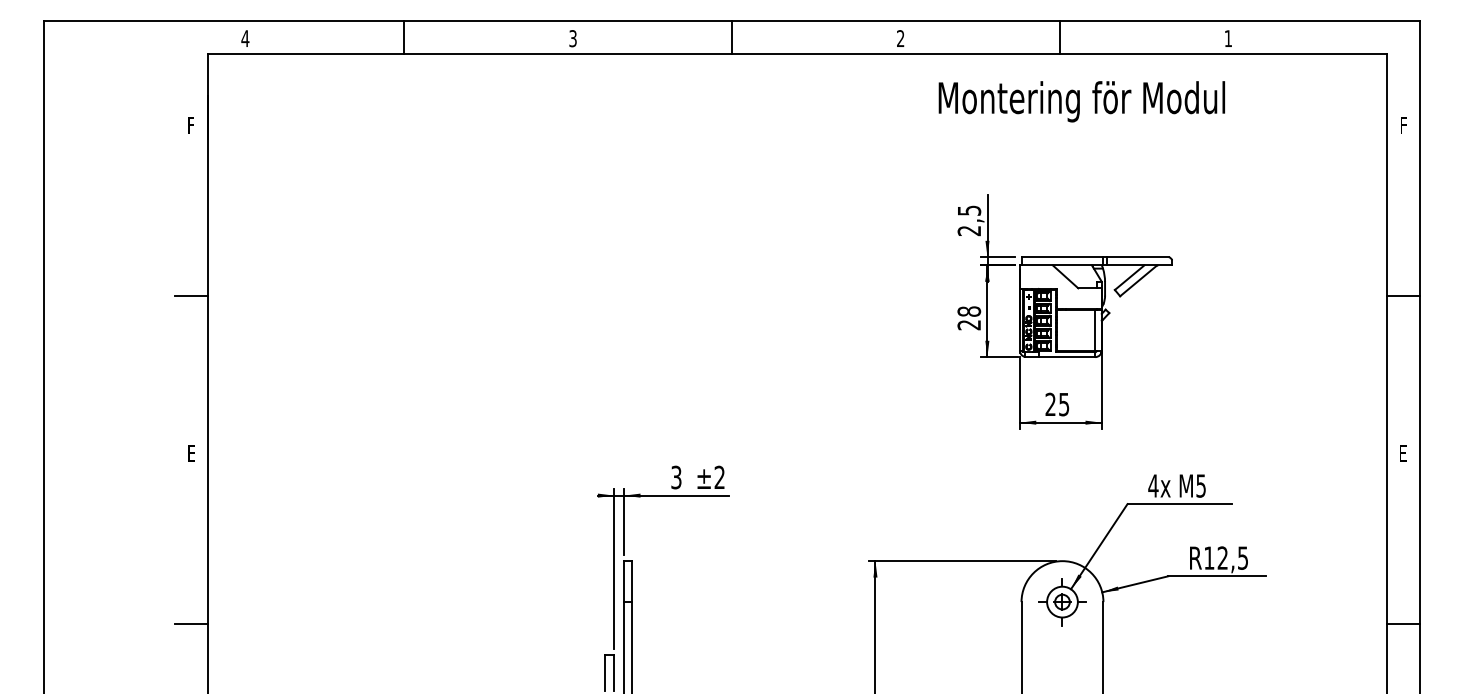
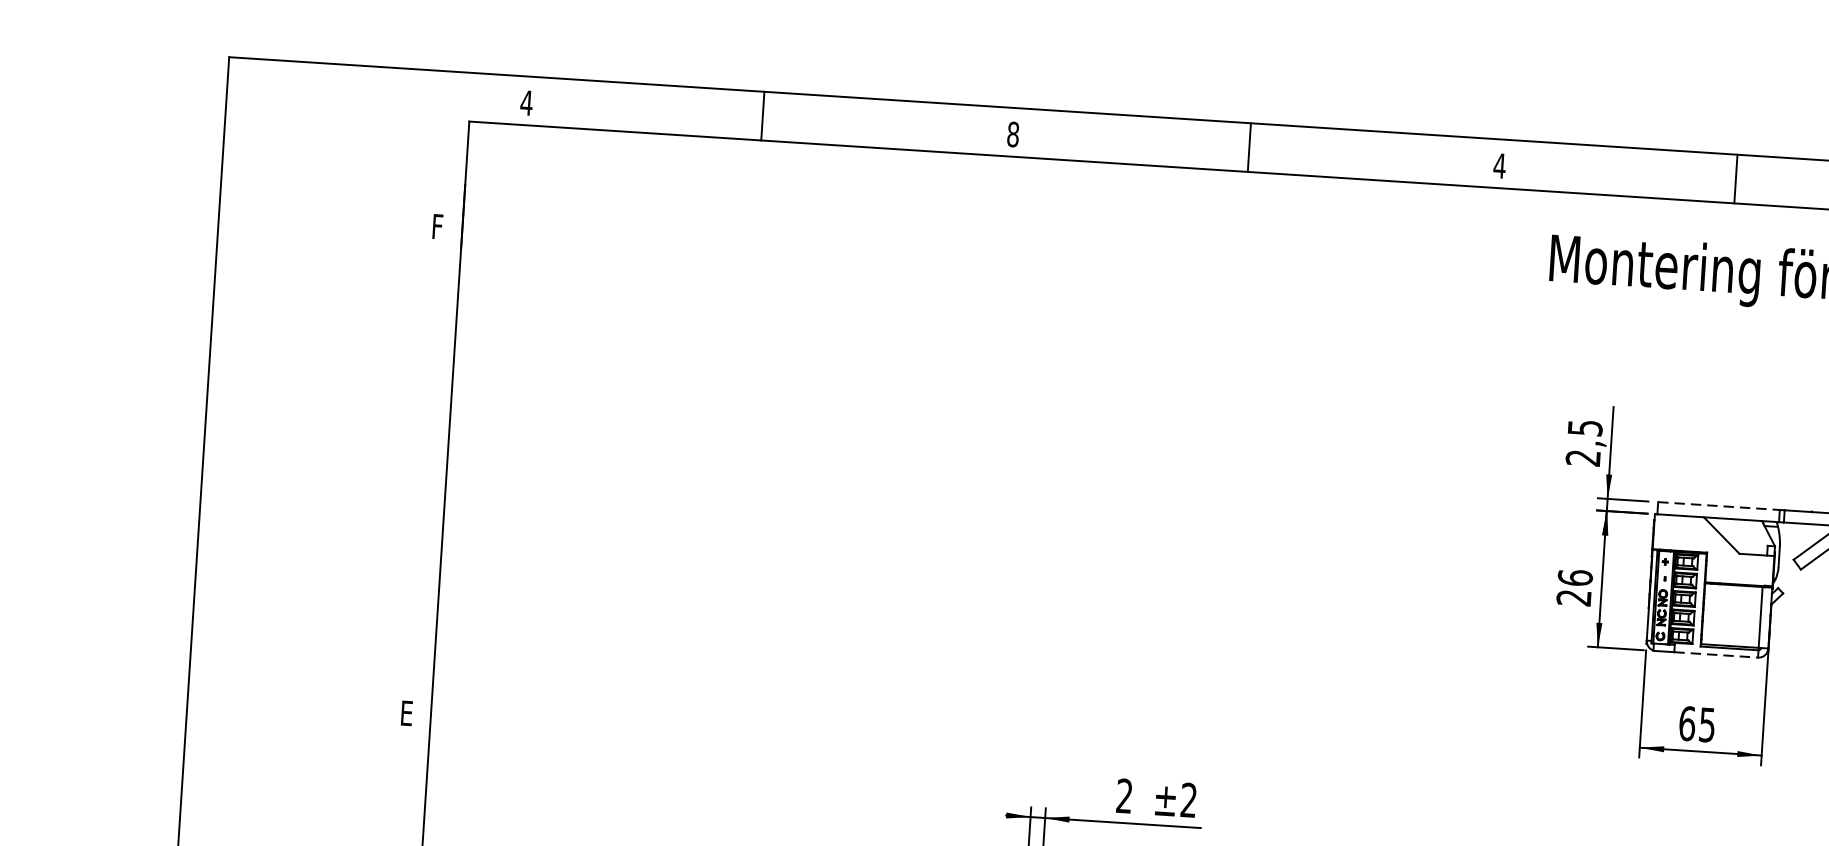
text: (572, 38) -> (1012, 134), 3 -> 8
text: (900, 38) -> (1499, 165), 2 -> 4
line: (1062, 257) -> (1718, 506), solid -> dashed
line: (190, 296) -> (420, 480), removed
text: (968, 311) -> (1574, 577), 28 -> 26
line: (1067, 357) -> (1716, 655), solid -> dashed
text: (1050, 404) -> (1687, 723), 25 -> 65
text: (676, 477) -> (1124, 796), 3 -> 2

